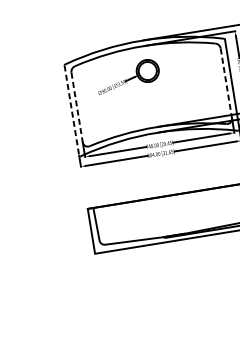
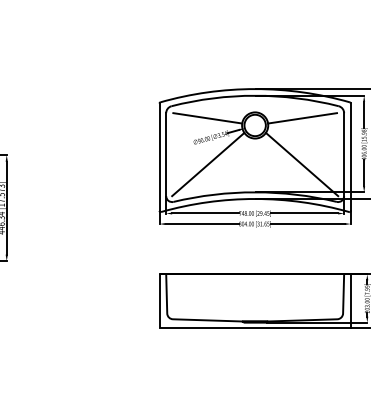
line: (186, 58) -> (302, 118), added
line: (106, 71) -> (207, 118), added
line: (226, 84) -> (344, 155), dashed -> solid
line: (191, 97) -> (301, 164), added
line: (77, 108) -> (166, 155), dashed -> solid
line: (71, 110) -> (159, 157), dashed -> solid
line: (113, 110) -> (208, 164), added

